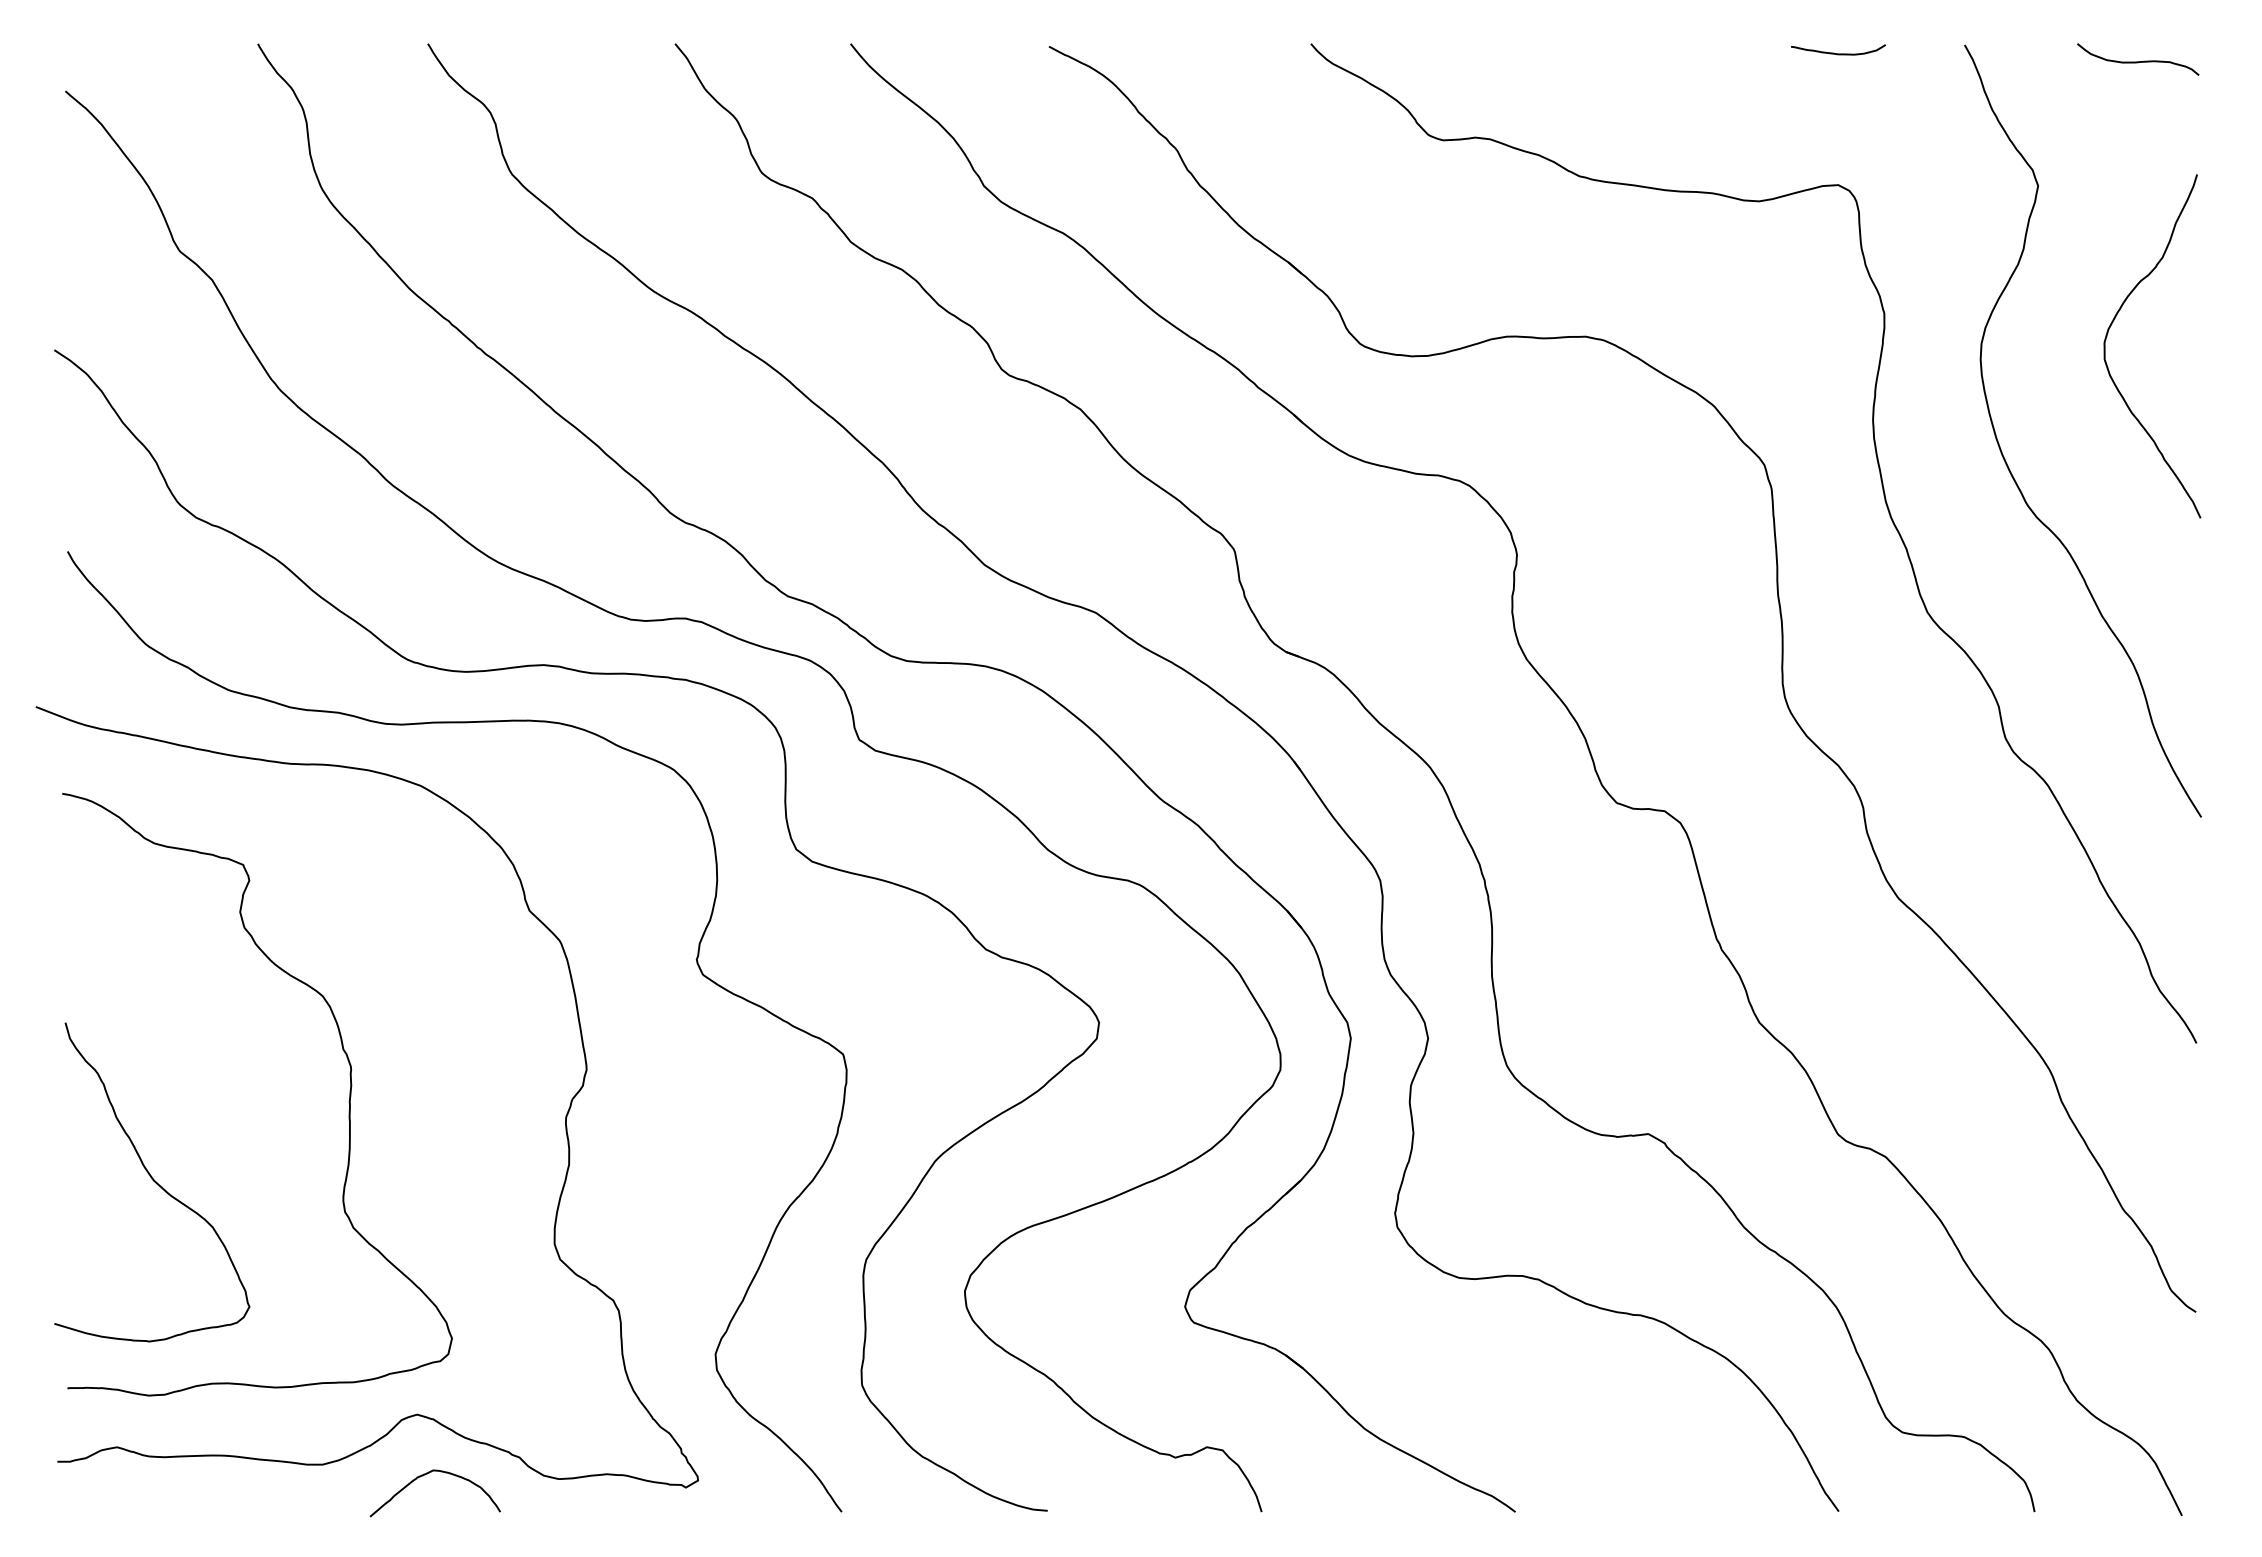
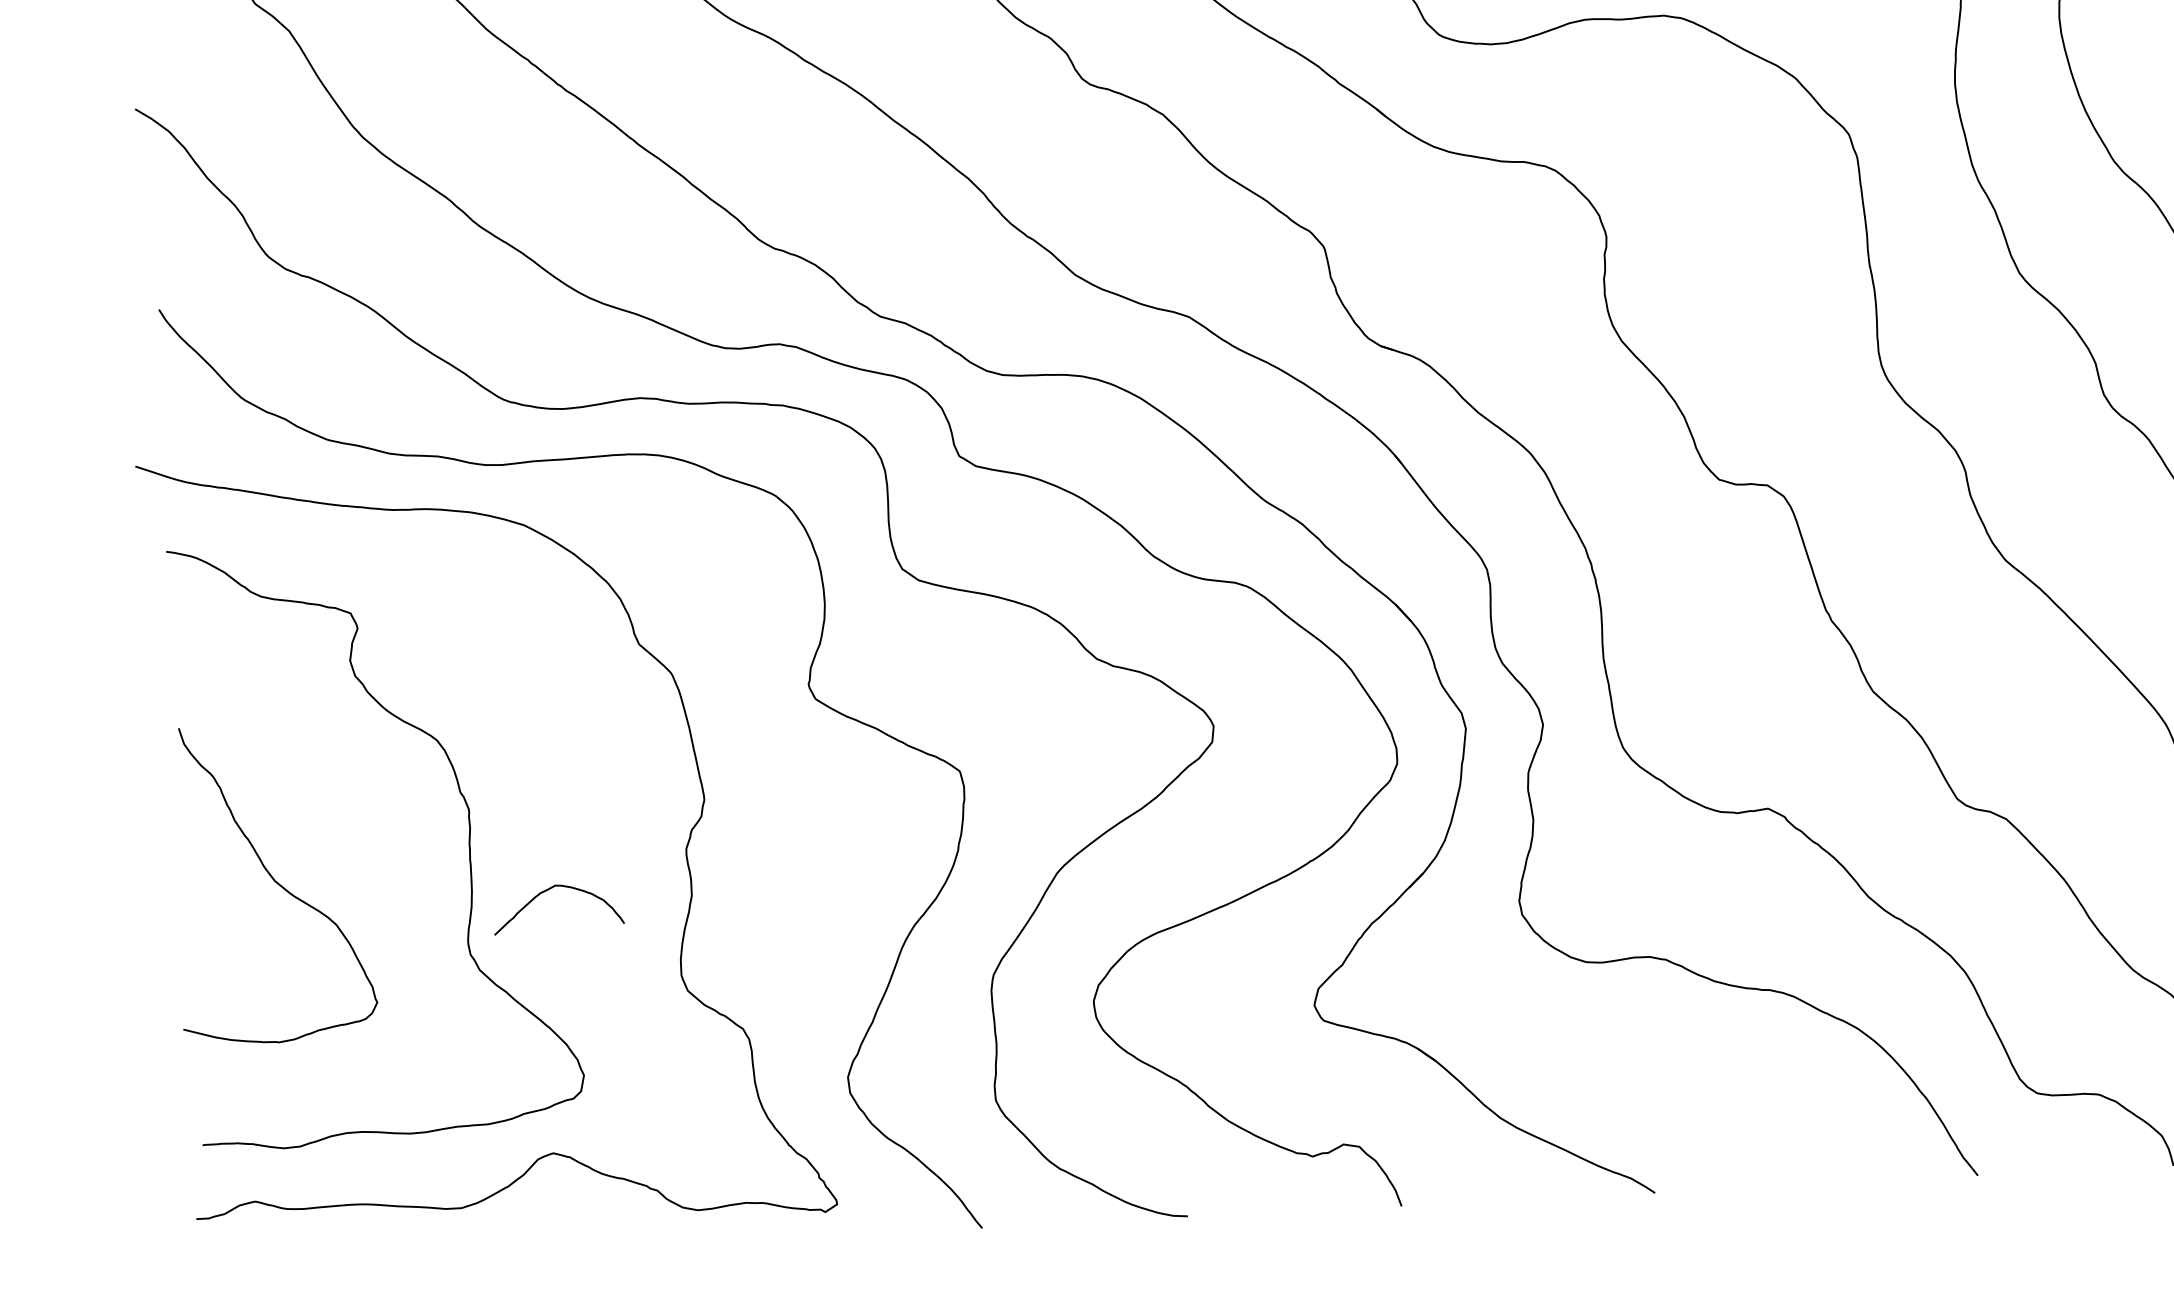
curve: (153, 1181) -> (274, 882), moved
curve: (425, 1475) -> (547, 891), moved

